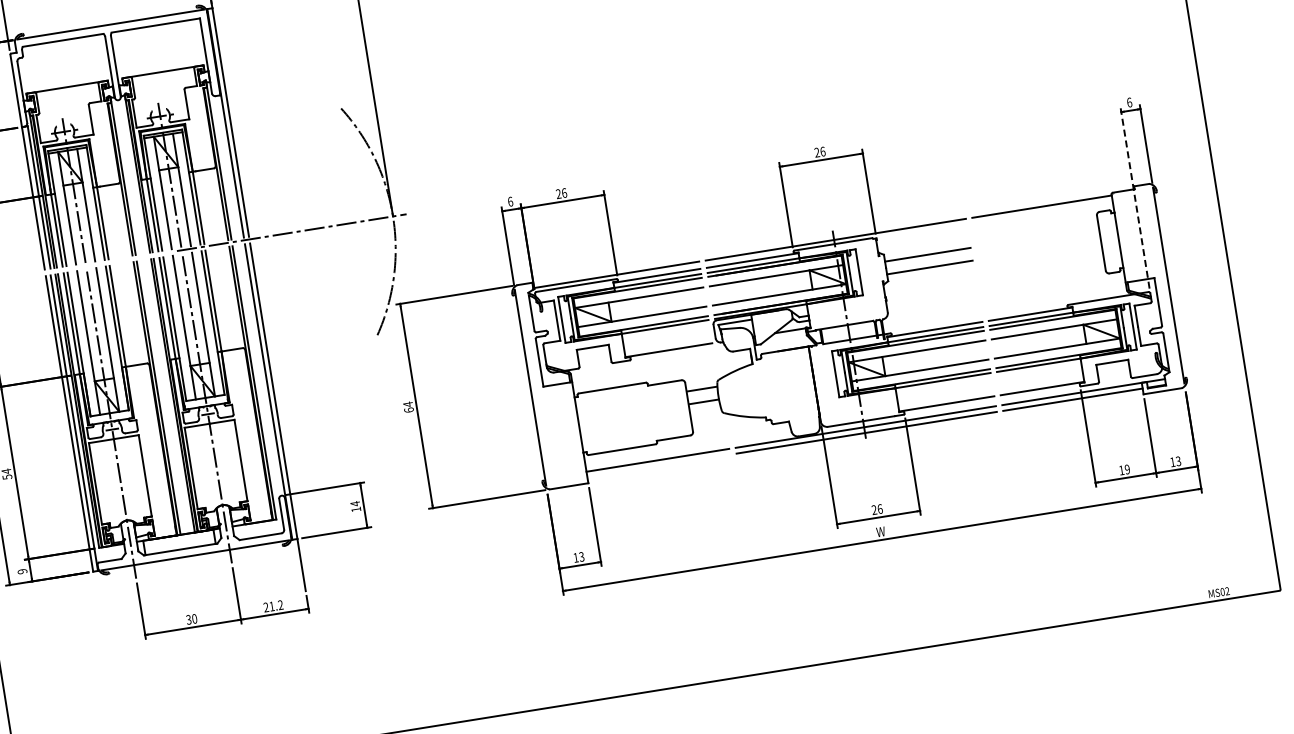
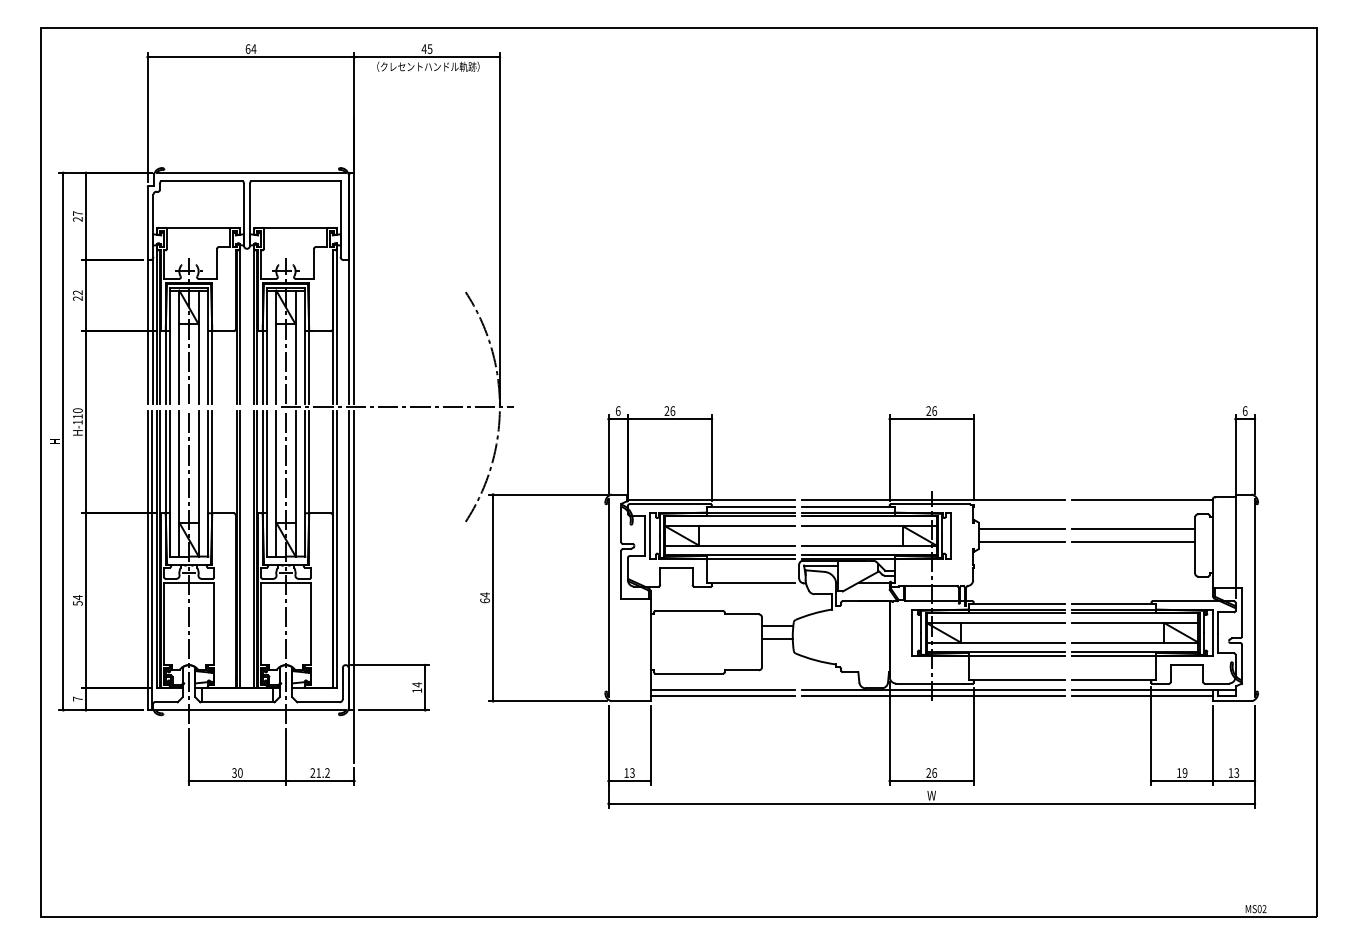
line: (1135, 198) -> (1235, 506), dashed -> solid
line: (1038, 237) -> (1133, 529), added
line: (1040, 250) -> (1133, 542), added
line: (658, 466) -> (722, 695), added
text: (22, 571) -> (77, 698), 9 -> 7

